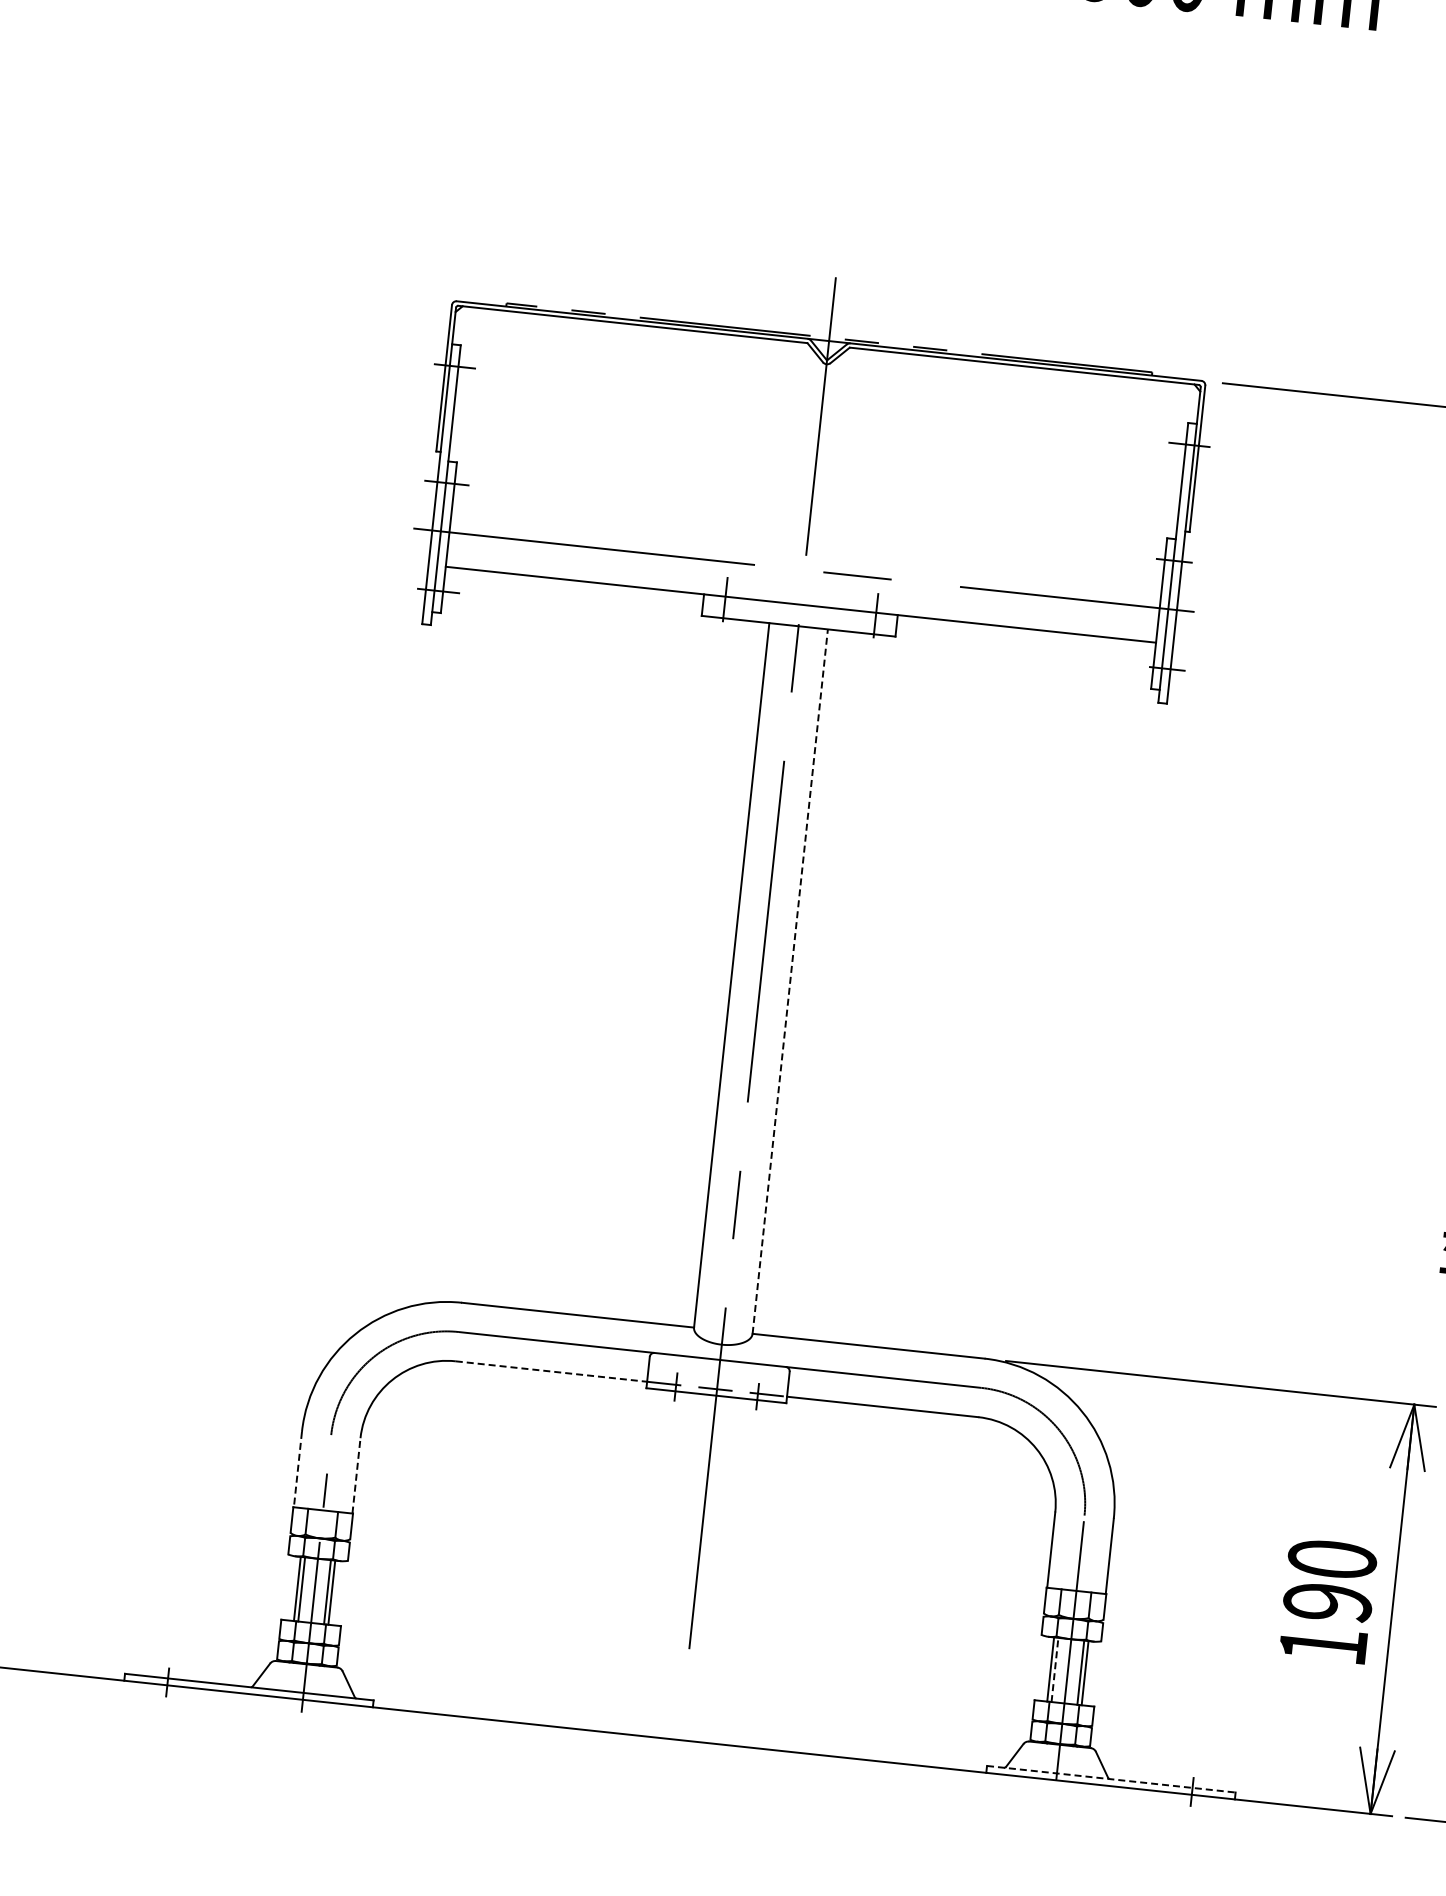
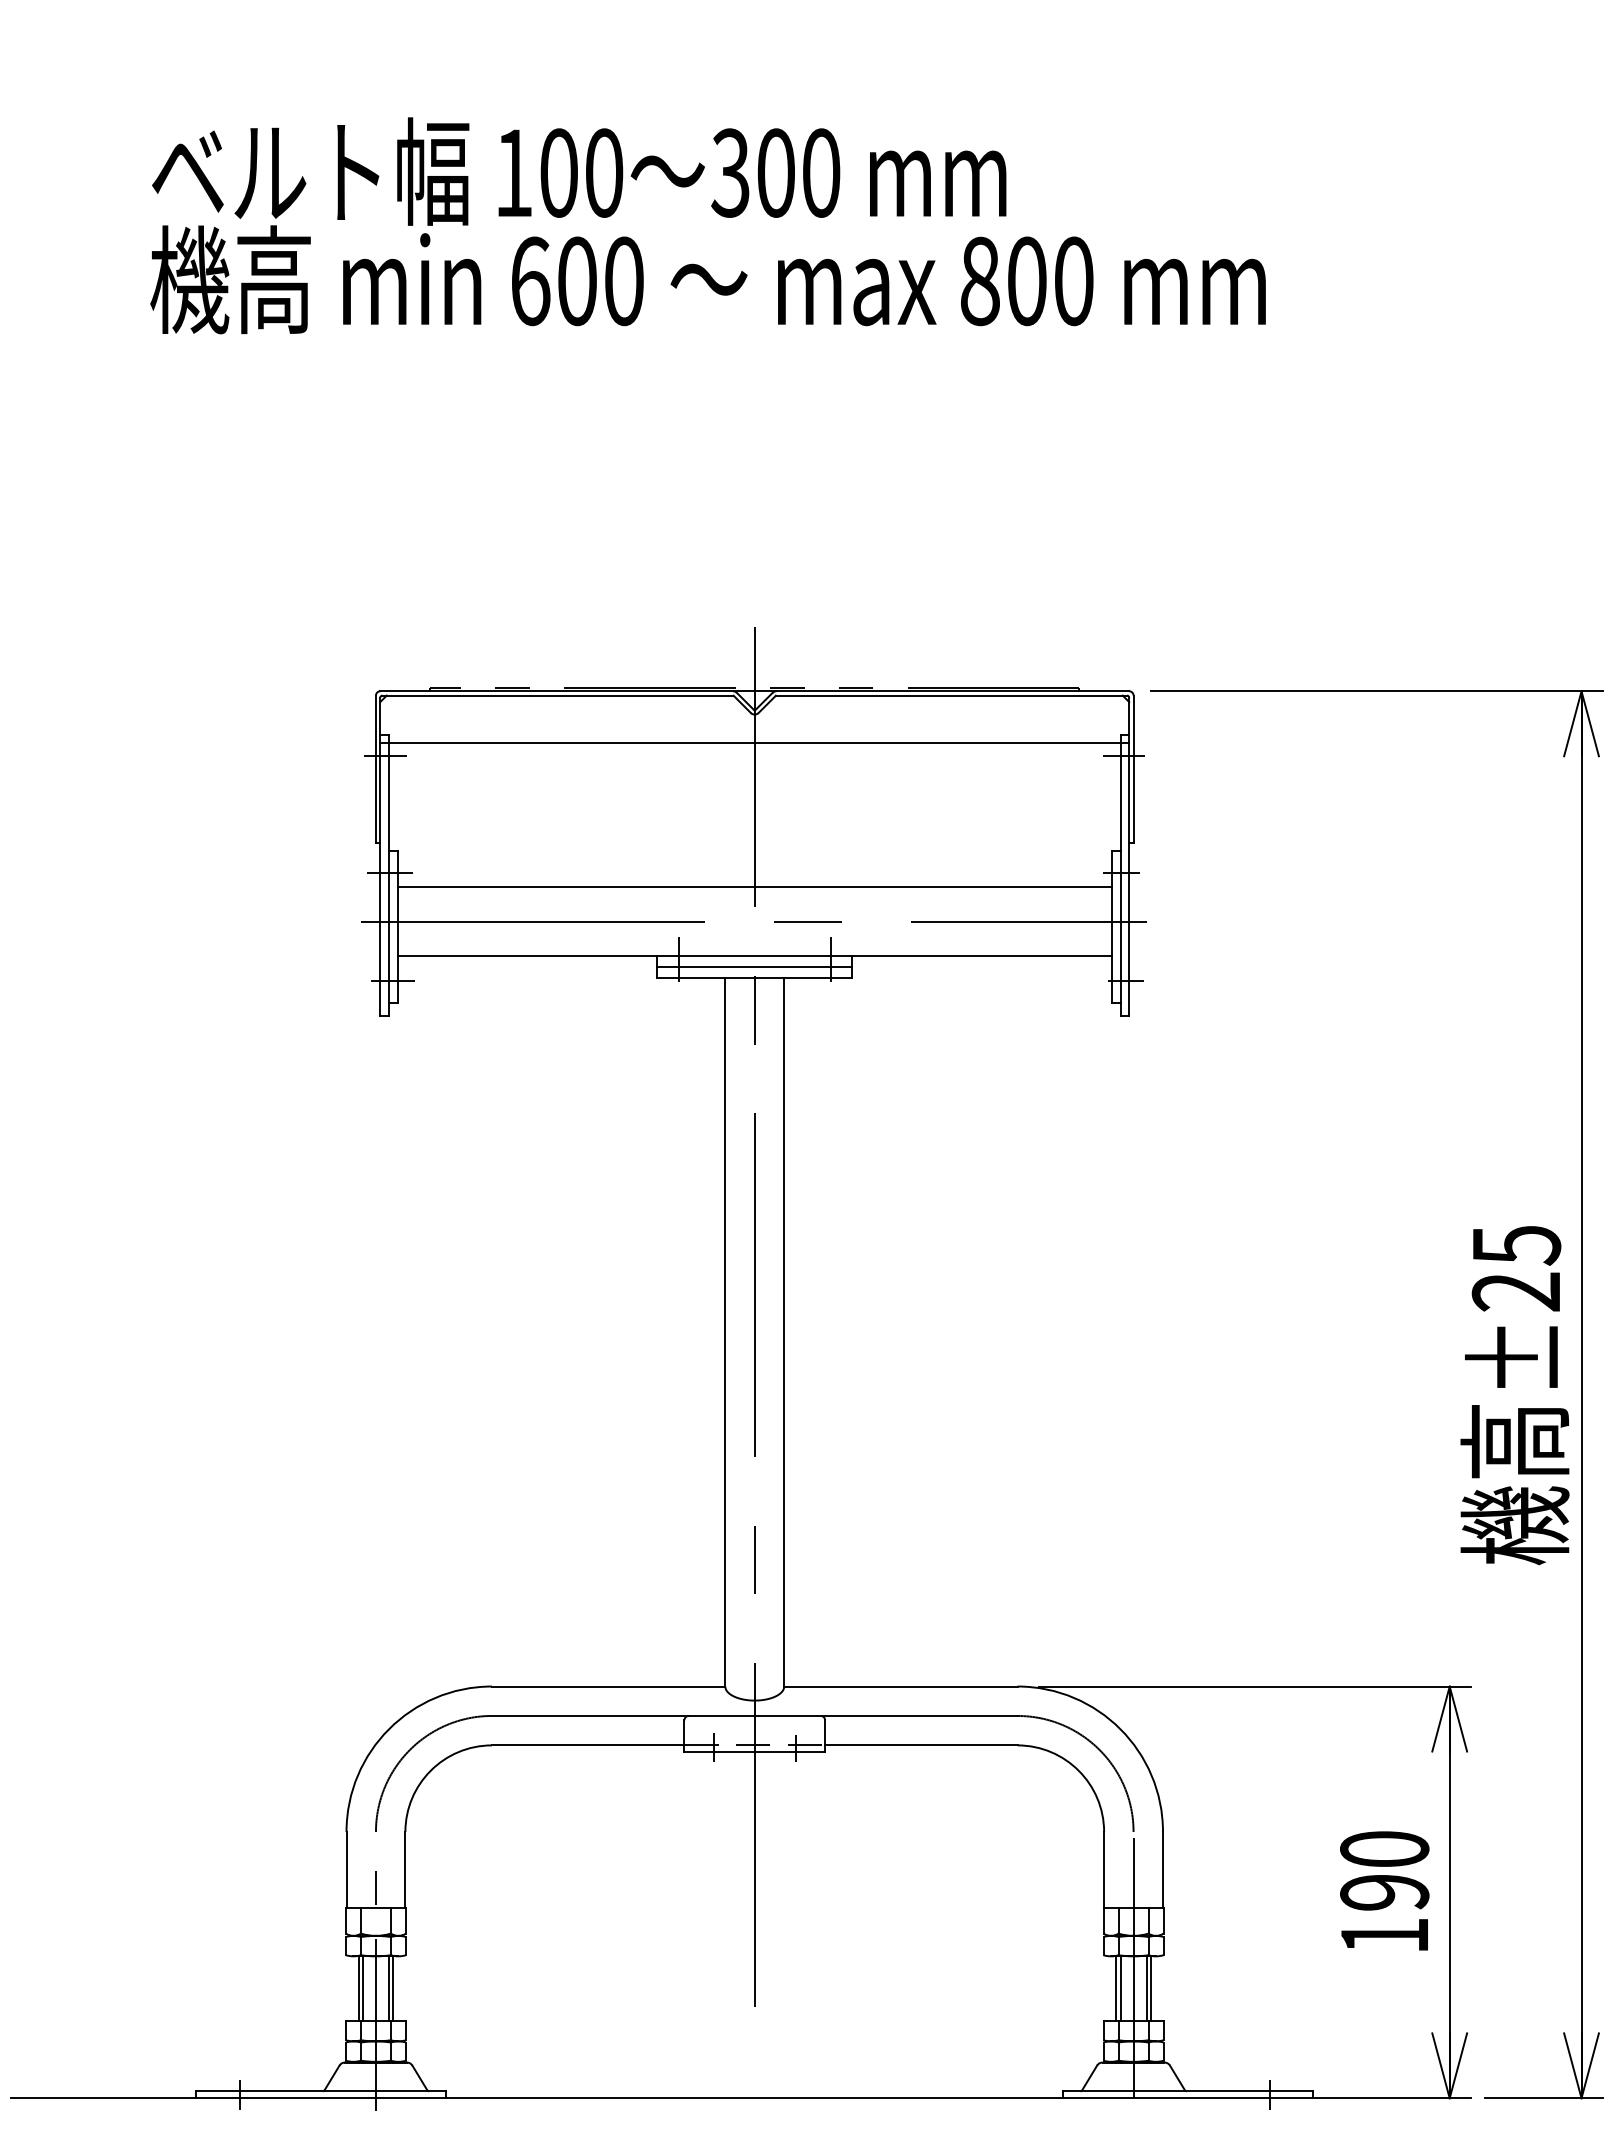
line: (823, 392) -> (754, 743), added
line: (807, 536) -> (754, 887), added
line: (799, 615) -> (754, 967), added
line: (790, 980) -> (784, 1331), dashed -> solid
line: (551, 1371) -> (588, 1745), dashed -> solid
line: (297, 1469) -> (346, 1869), dashed -> solid
line: (356, 1475) -> (405, 1869), dashed -> solid
line: (1054, 1669) -> (1120, 1988), dashed -> solid
line: (1111, 1779) -> (1188, 2091), dashed -> solid

